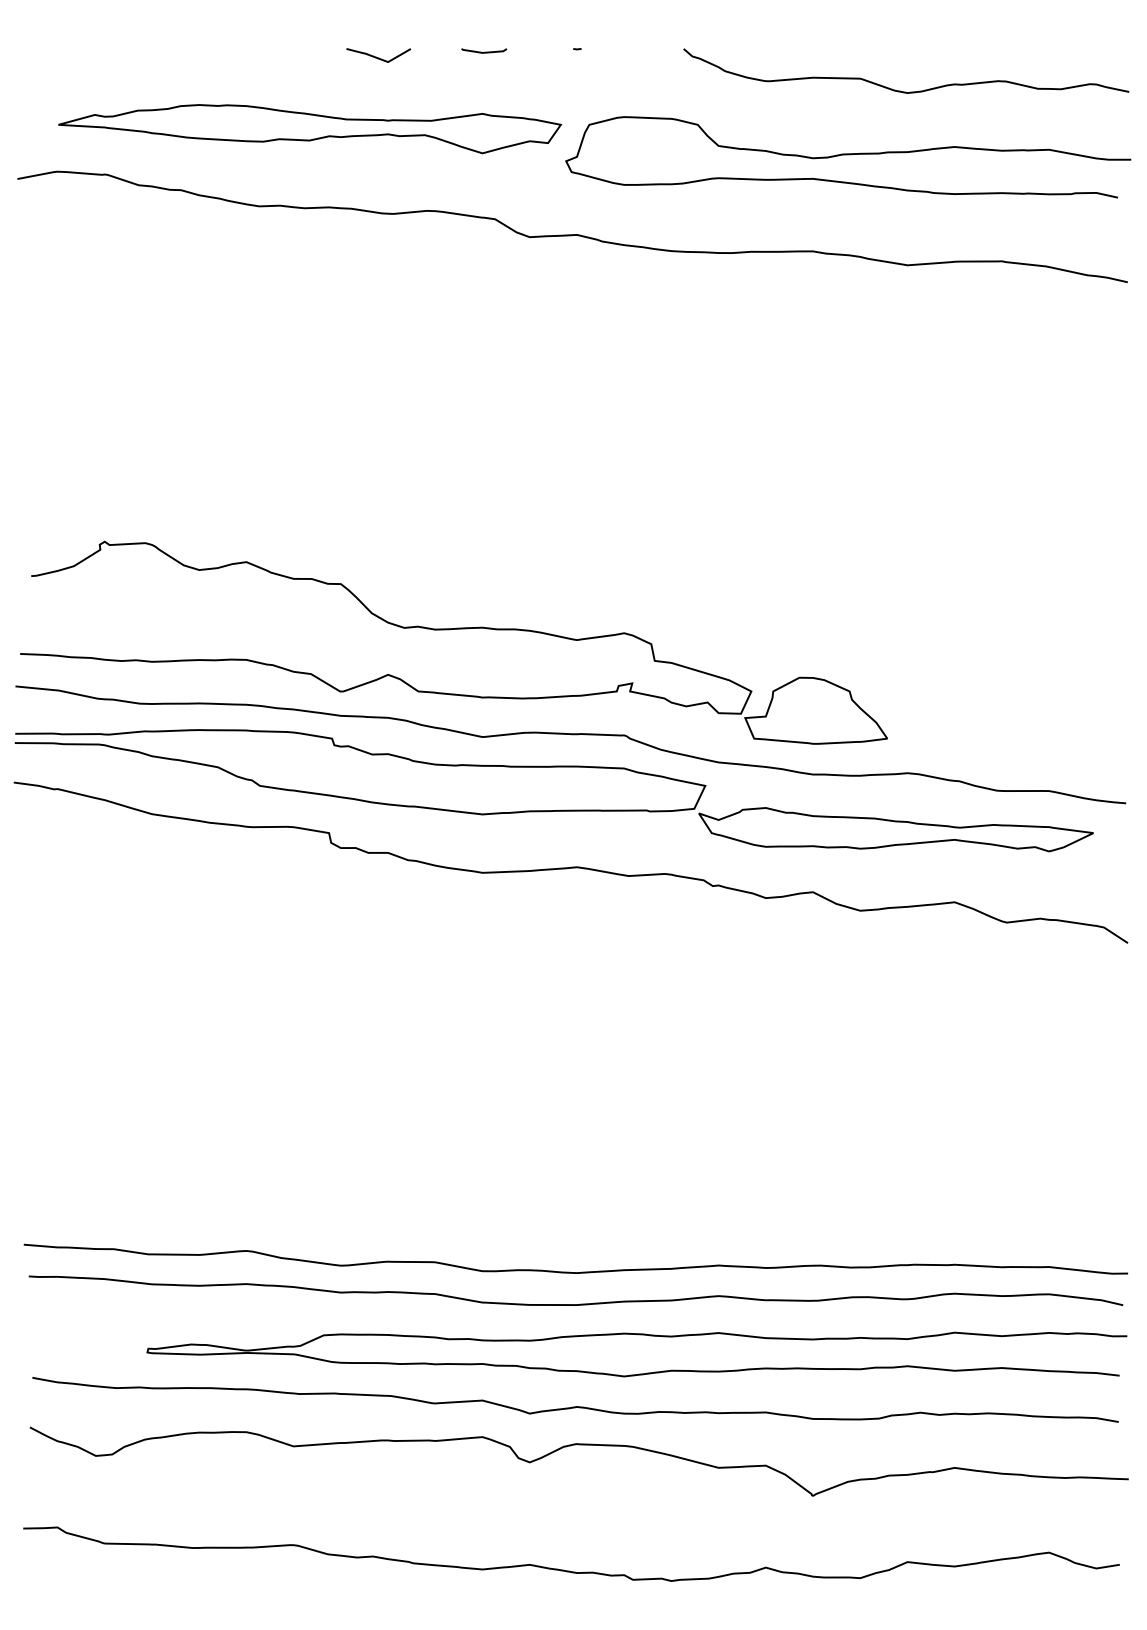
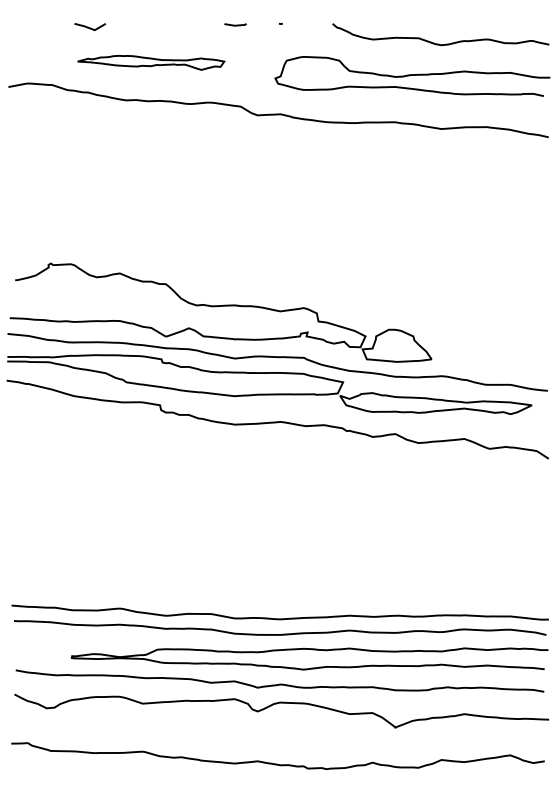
curve: (379, 56) -> (90, 27), moved
part: (311, 128) -> (151, 62), size x0.6

